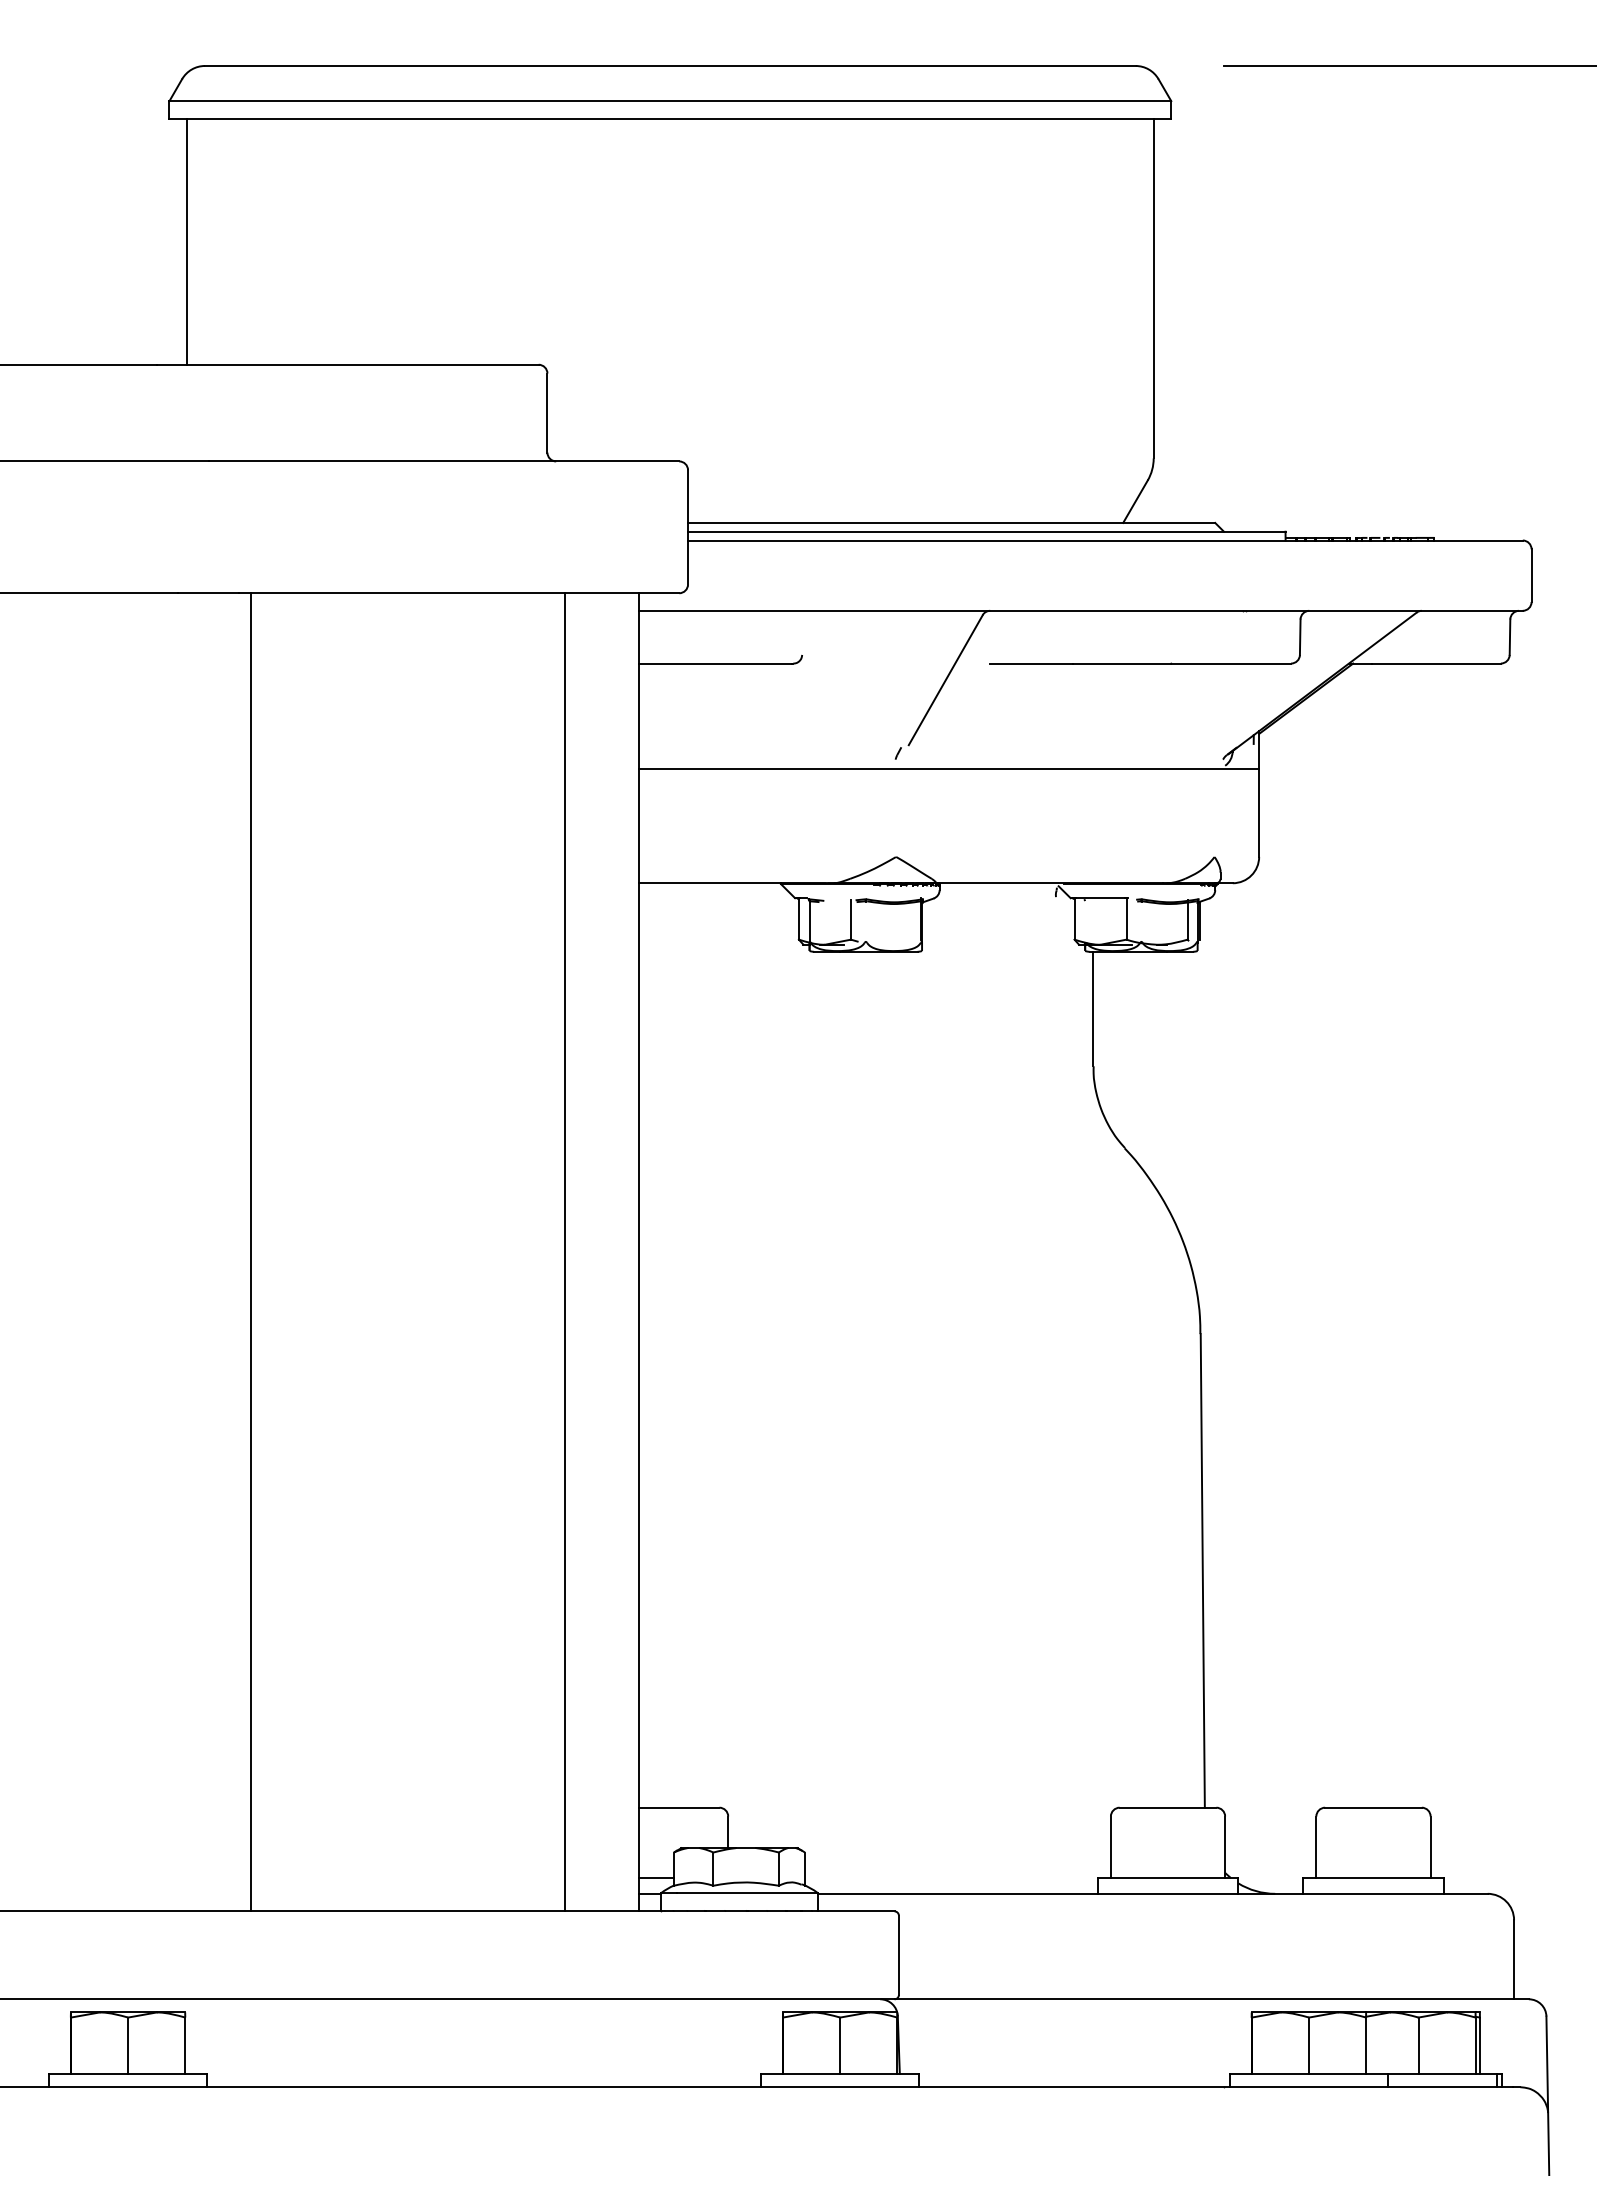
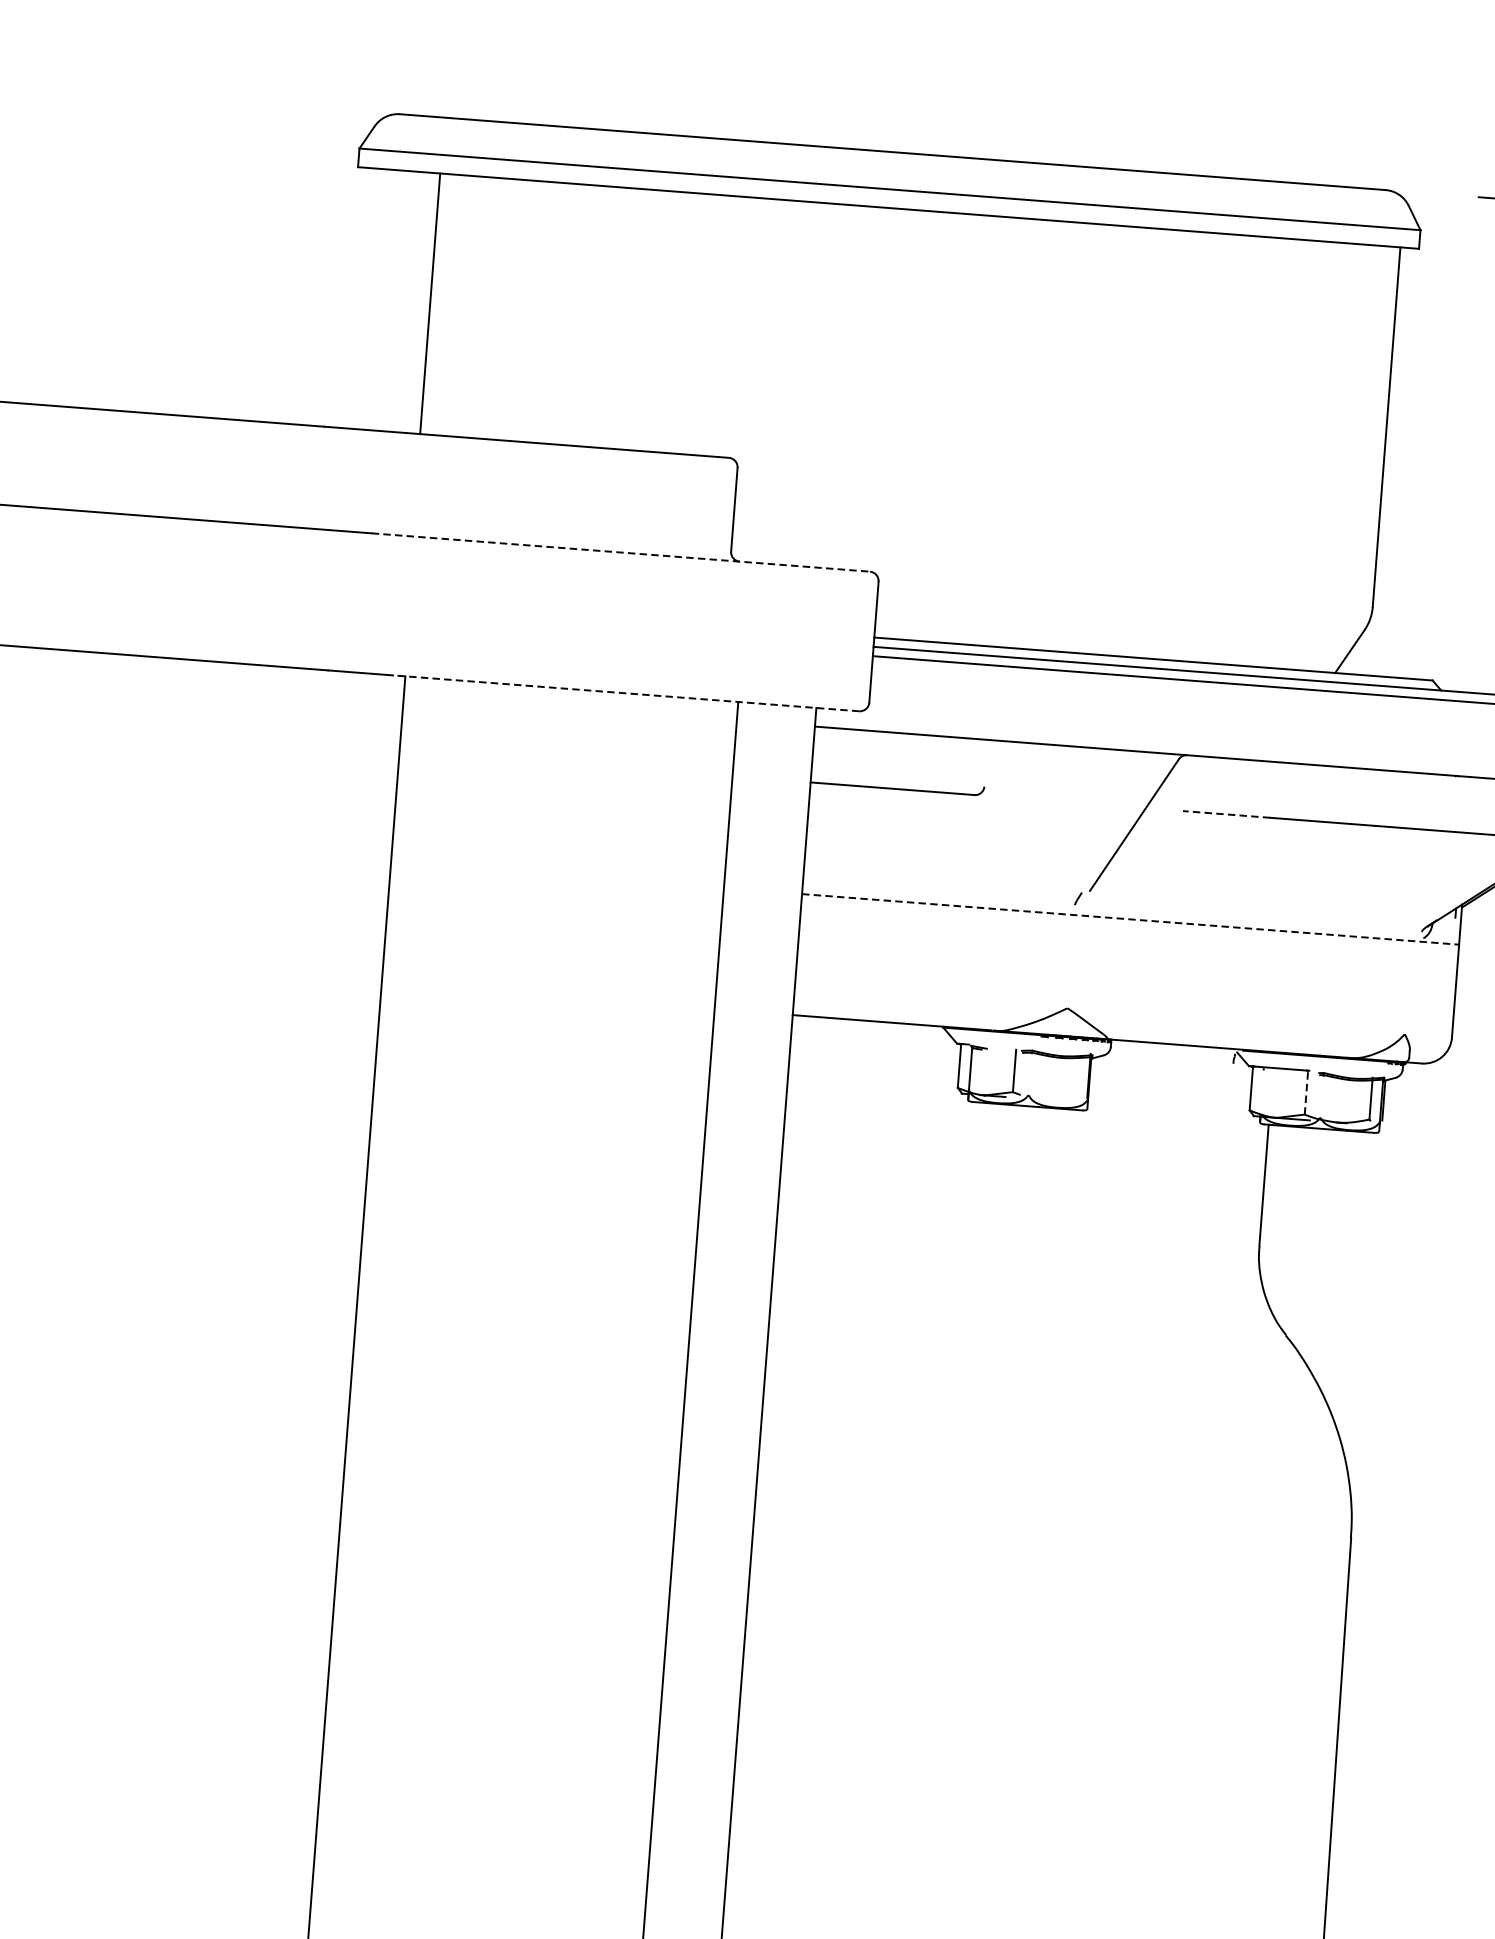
line: (187, 241) -> (430, 303), moved
line: (444, 461) -> (621, 552), solid -> dashed
line: (458, 593) -> (625, 693), solid -> dashed
line: (1030, 663) -> (1225, 814), solid -> dashed
line: (949, 769) -> (1131, 919), solid -> dashed
line: (1126, 918) -> (1306, 1092), solid -> dashed

